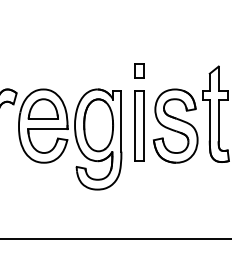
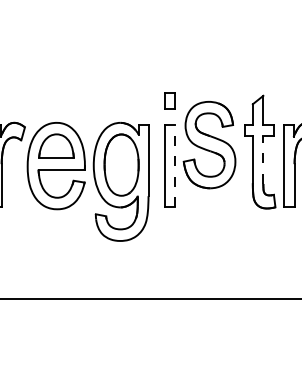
line: (218, 120) -> (263, 159), solid -> dashed
line: (144, 125) -> (175, 165), solid -> dashed
part: (175, 126) -> (209, 145), moved

